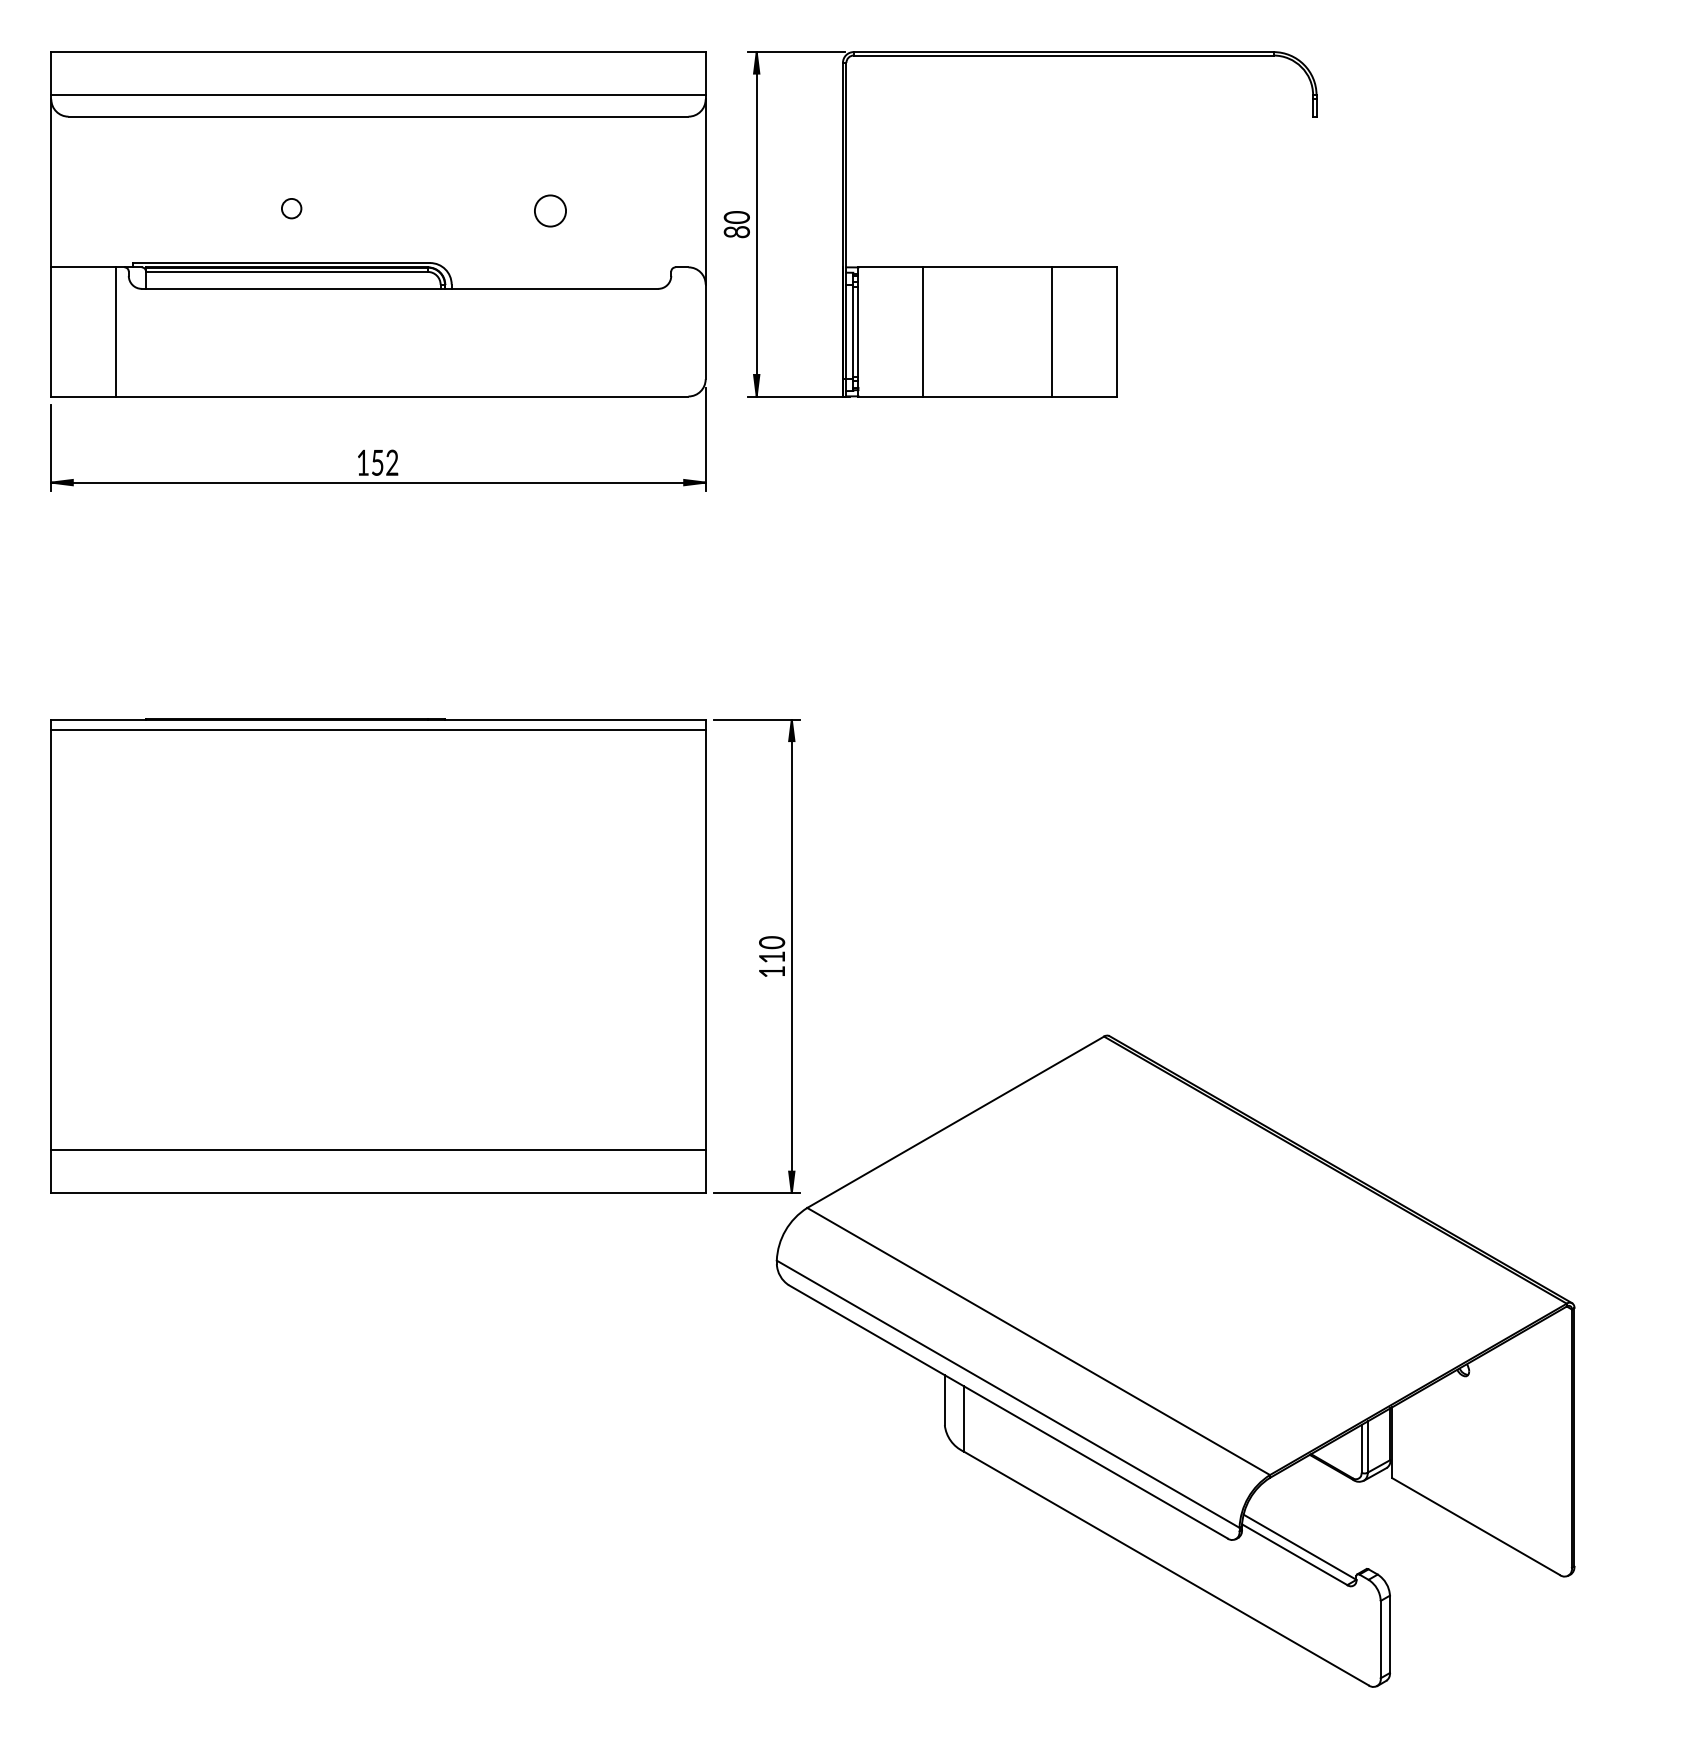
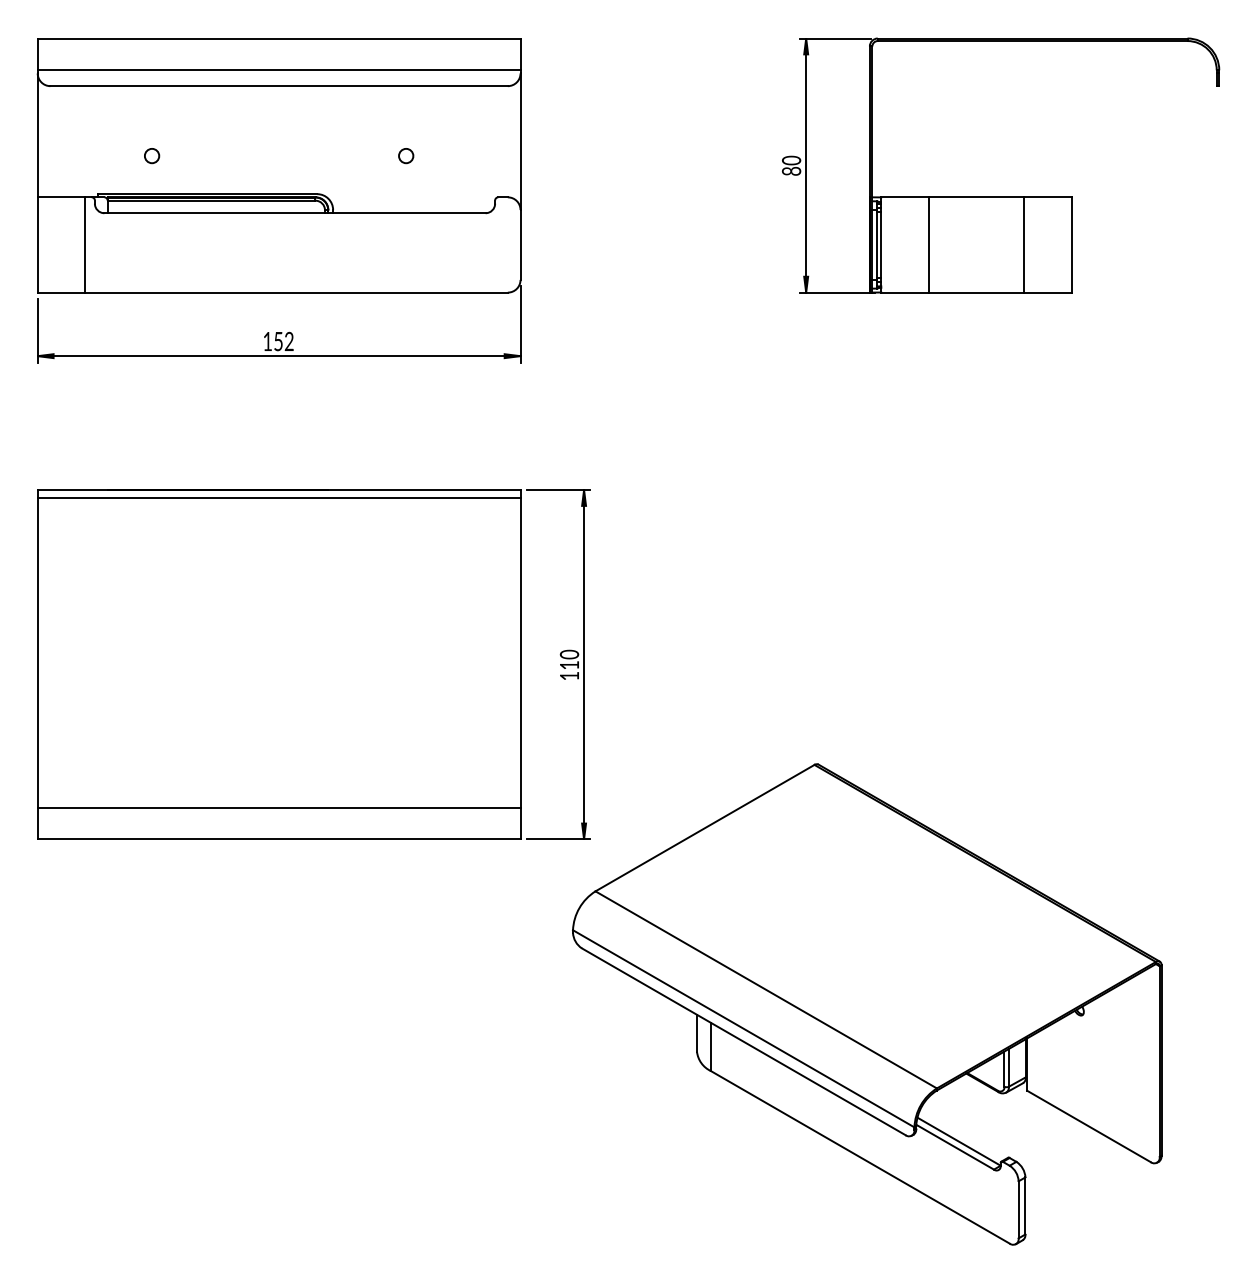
circle: (292, 209) -> (152, 156), moved
circle: (551, 212) -> (406, 156), size x0.62
part: (1021, 266) -> (1001, 196), moved
part: (425, 956) -> (313, 664), moved

